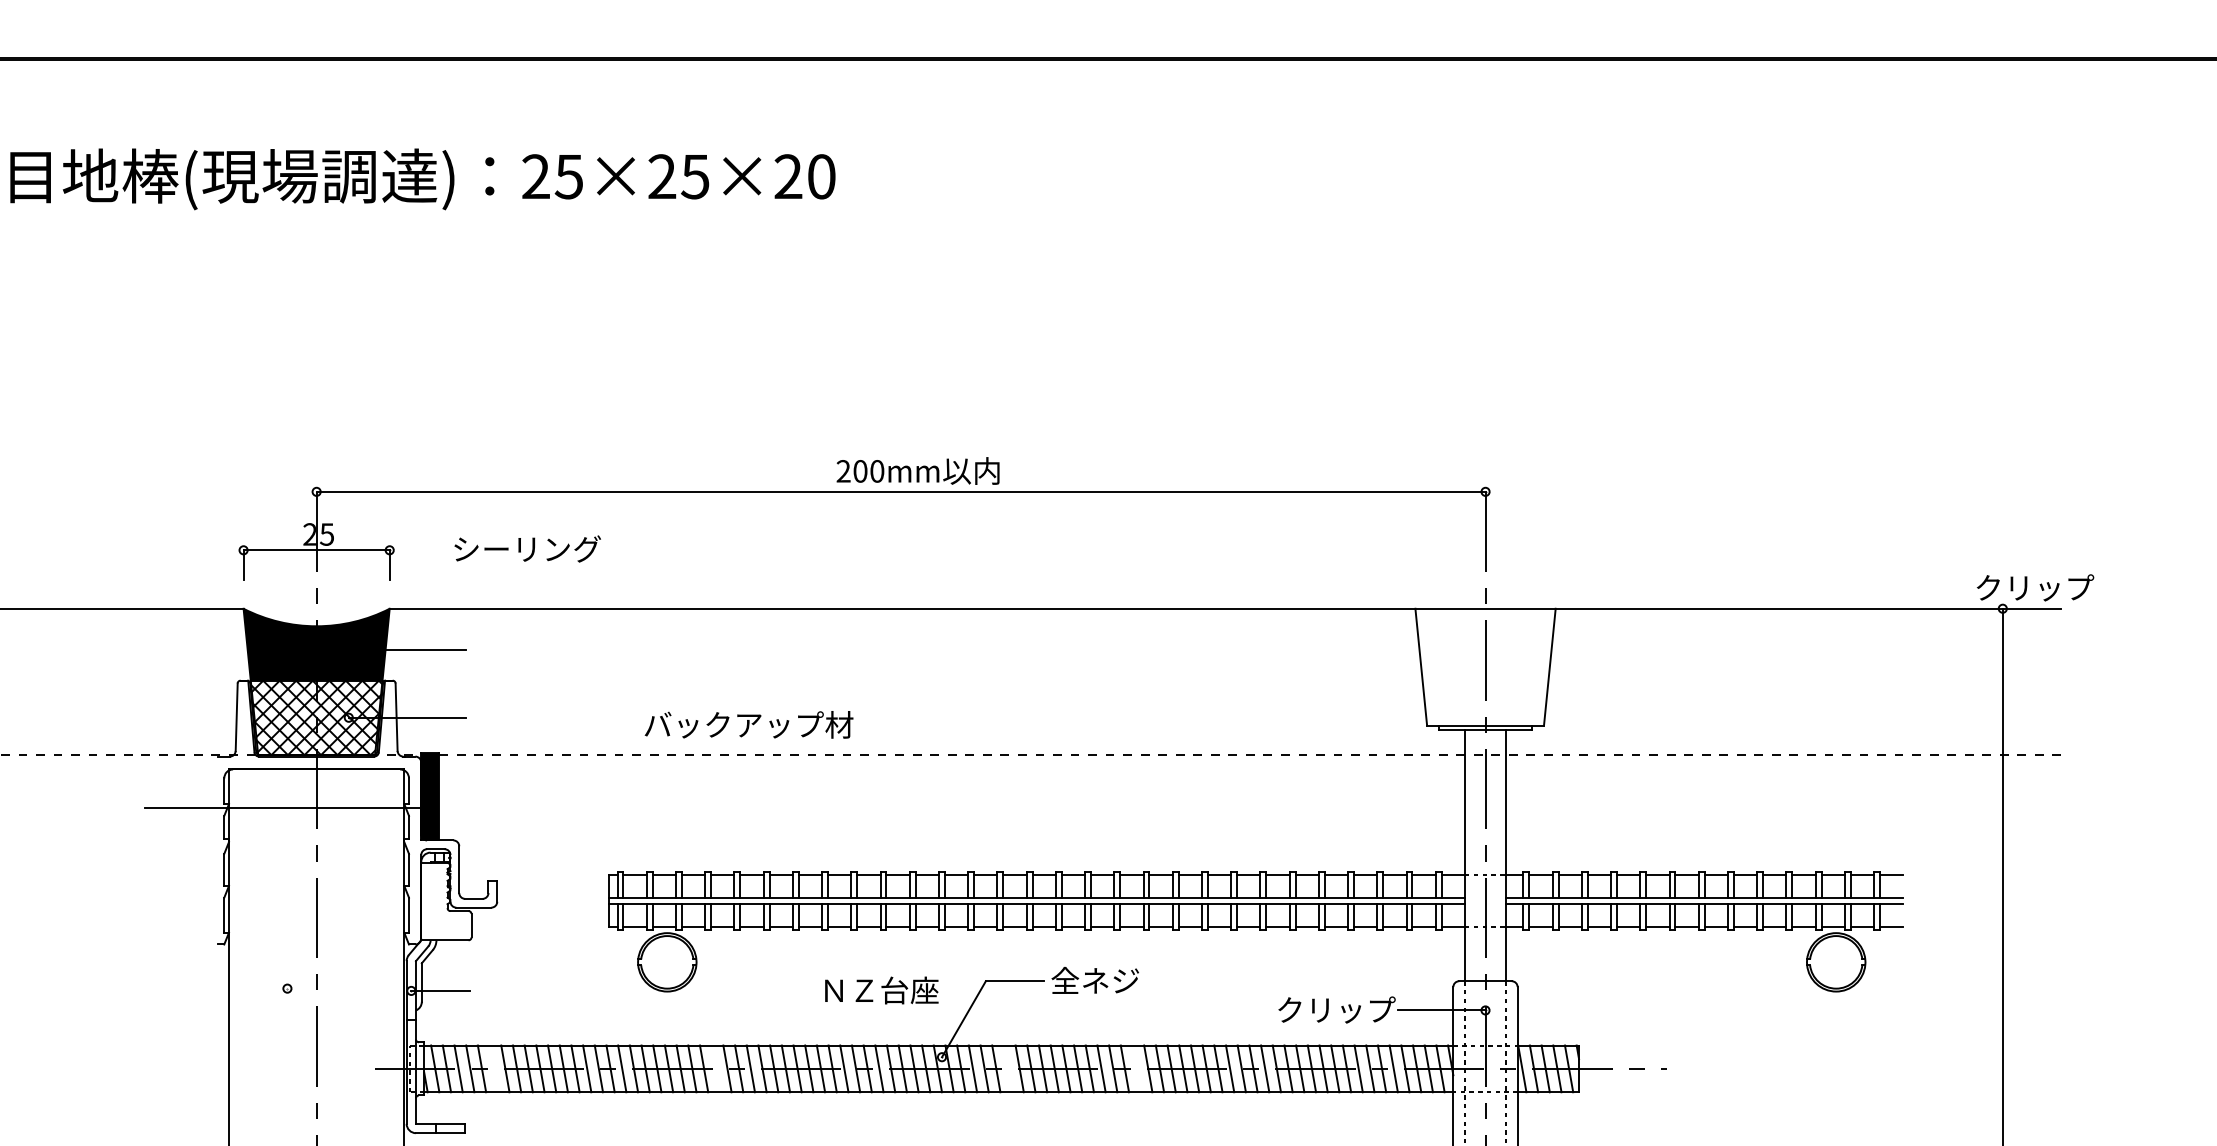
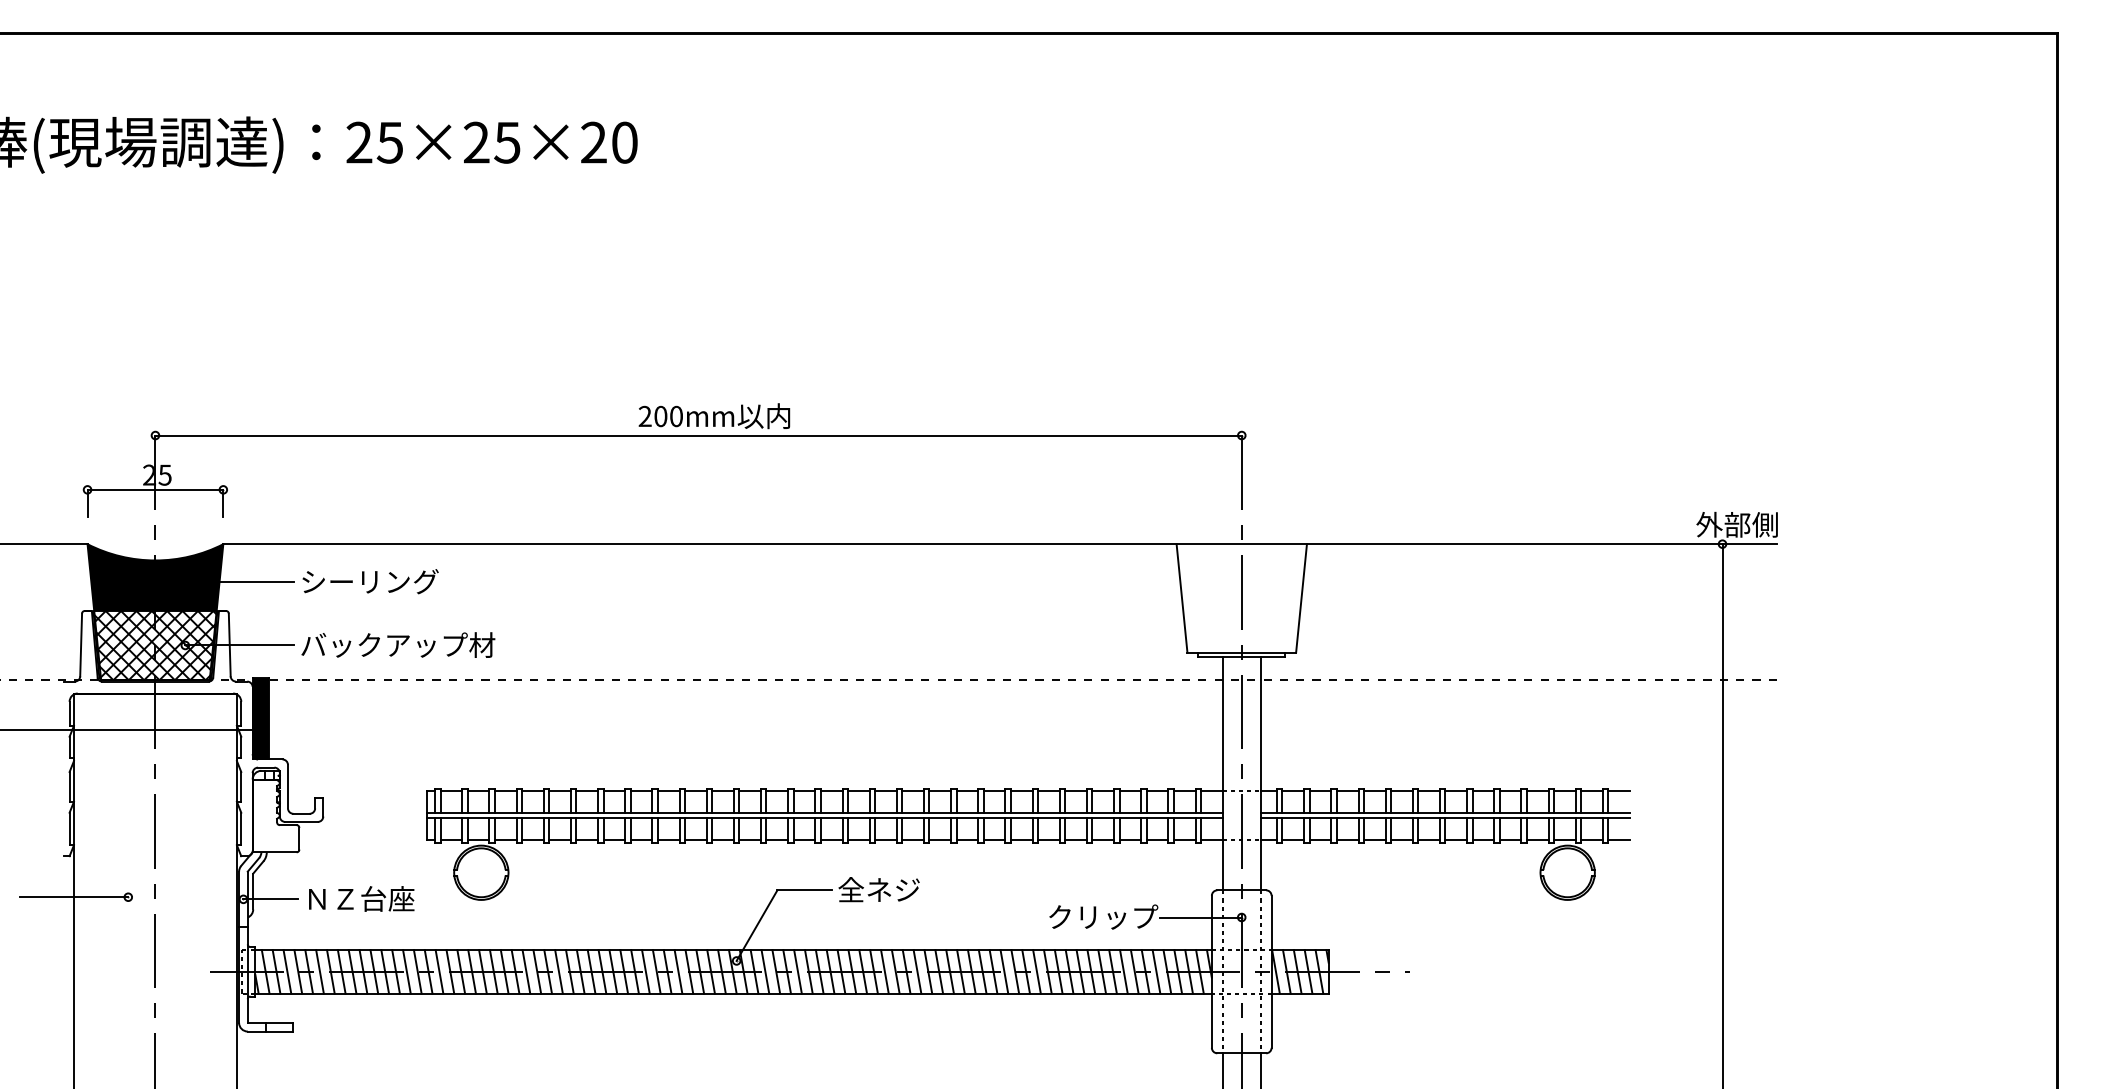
text: (527, 548) -> (370, 581), moved
text: (2033, 587) -> (1751, 524), クリップ -> 外部側
text: (749, 724) -> (398, 644), moved
line: (228, 988) -> (73, 897), added
text: (881, 990) -> (361, 898), moved
line: (493, 1068) -> (319, 971), added
line: (715, 1068) -> (526, 971), added
line: (1007, 1068) -> (797, 971), added
line: (1136, 1068) -> (917, 971), added

